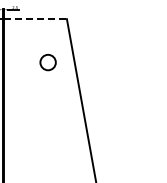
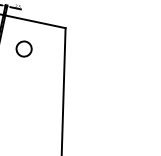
line: (36, 19) -> (36, 22), dashed -> solid
circle: (47, 62) -> (23, 48), moved

